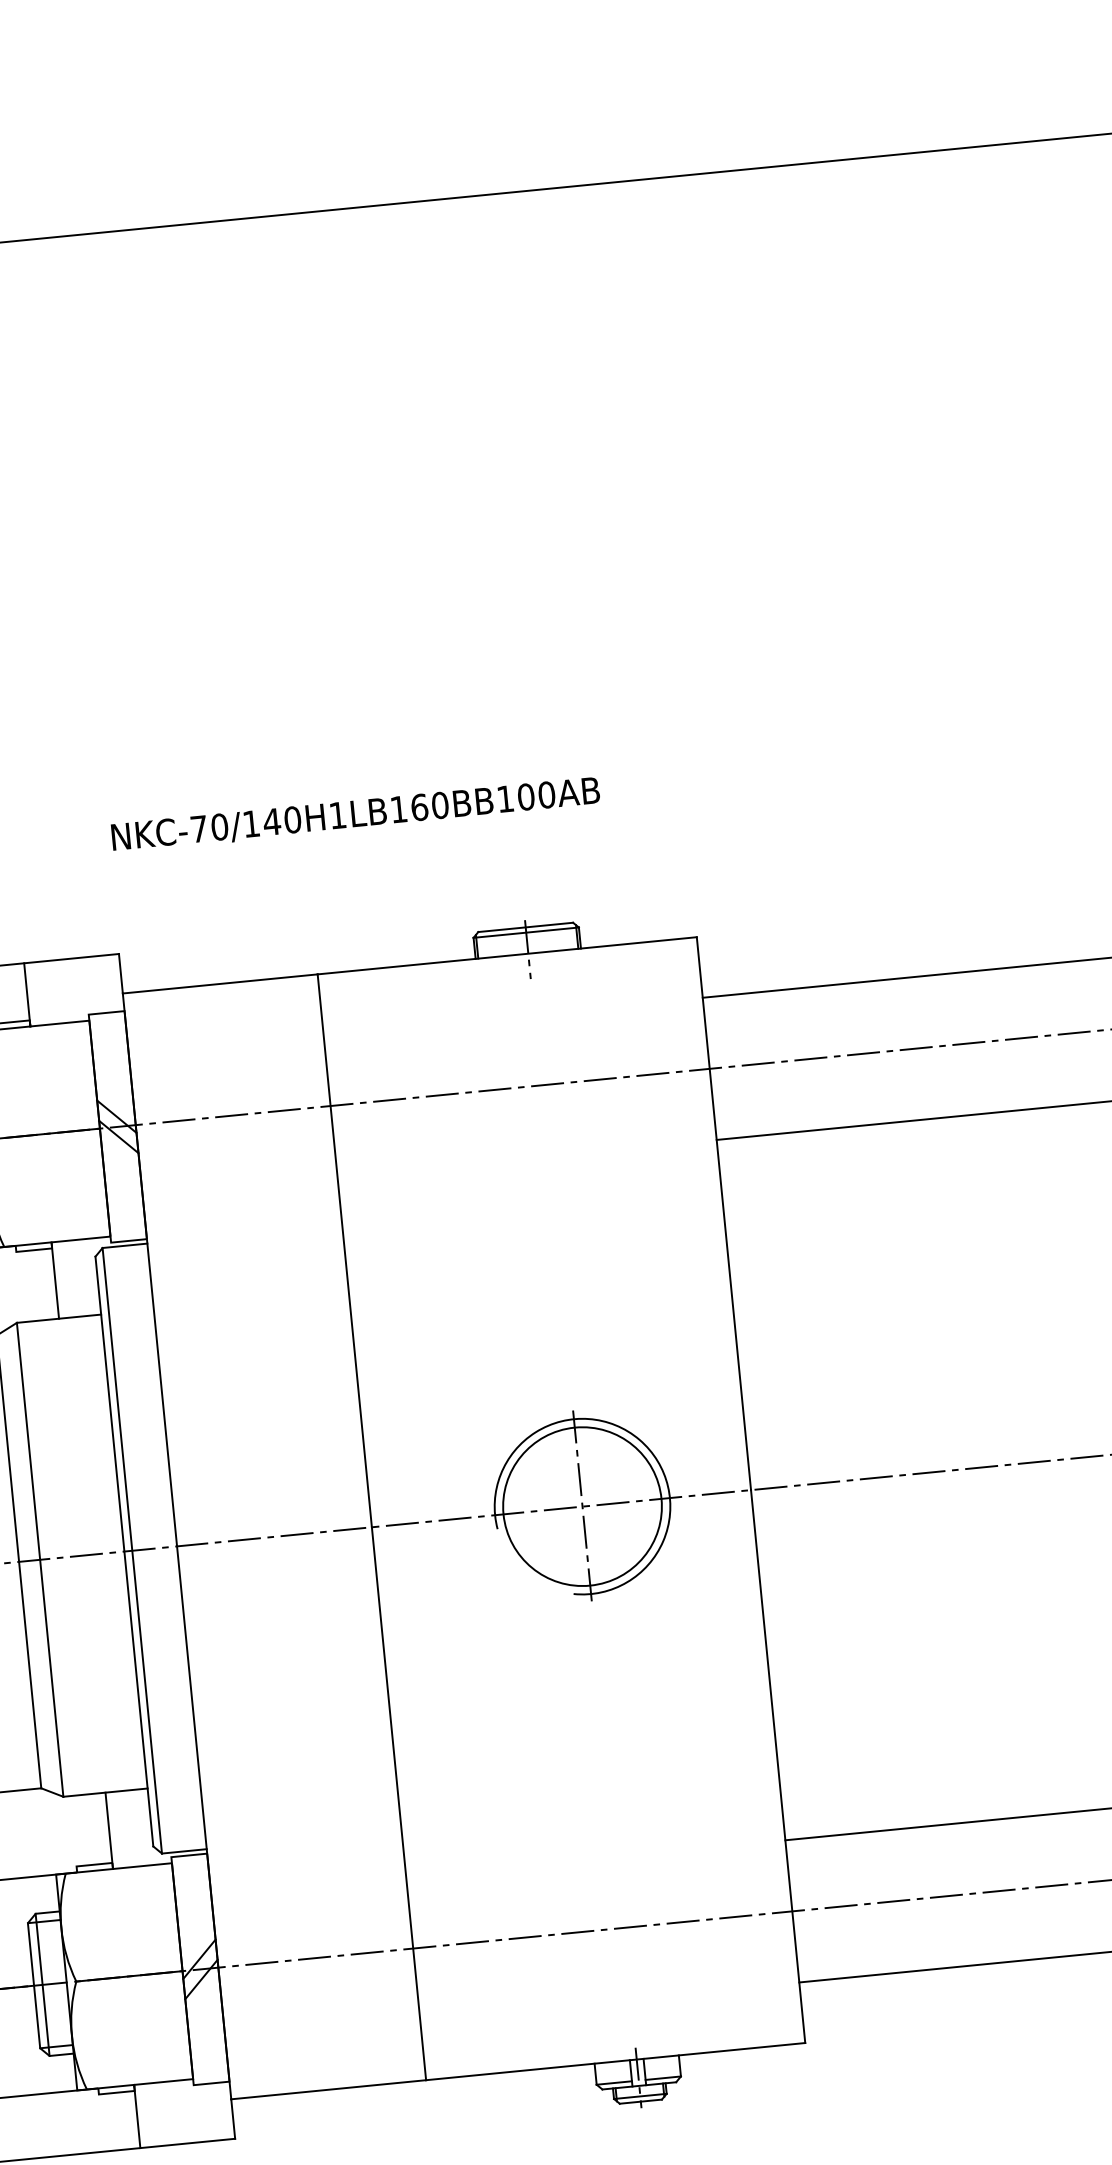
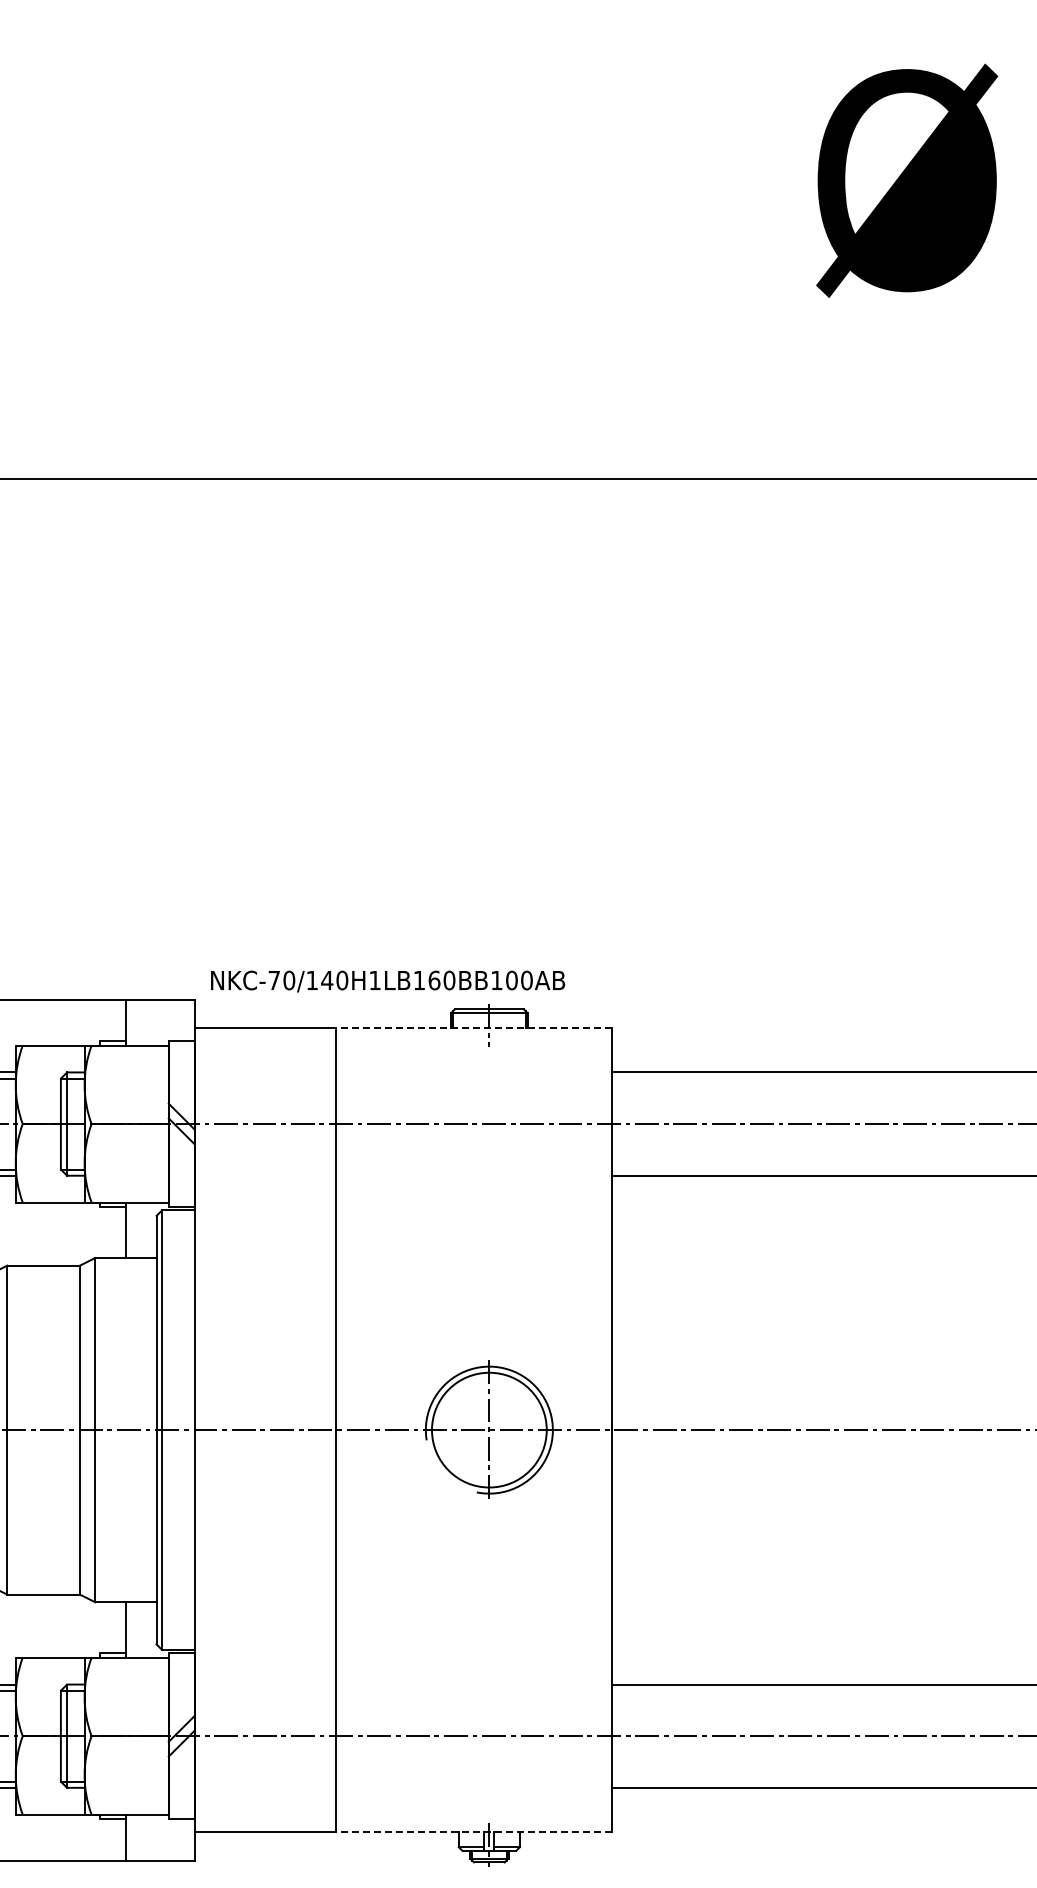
text: (356, 815) -> (388, 981), moved
line: (507, 955) -> (474, 1028), solid -> dashed
line: (616, 2061) -> (474, 1831), solid -> dashed

